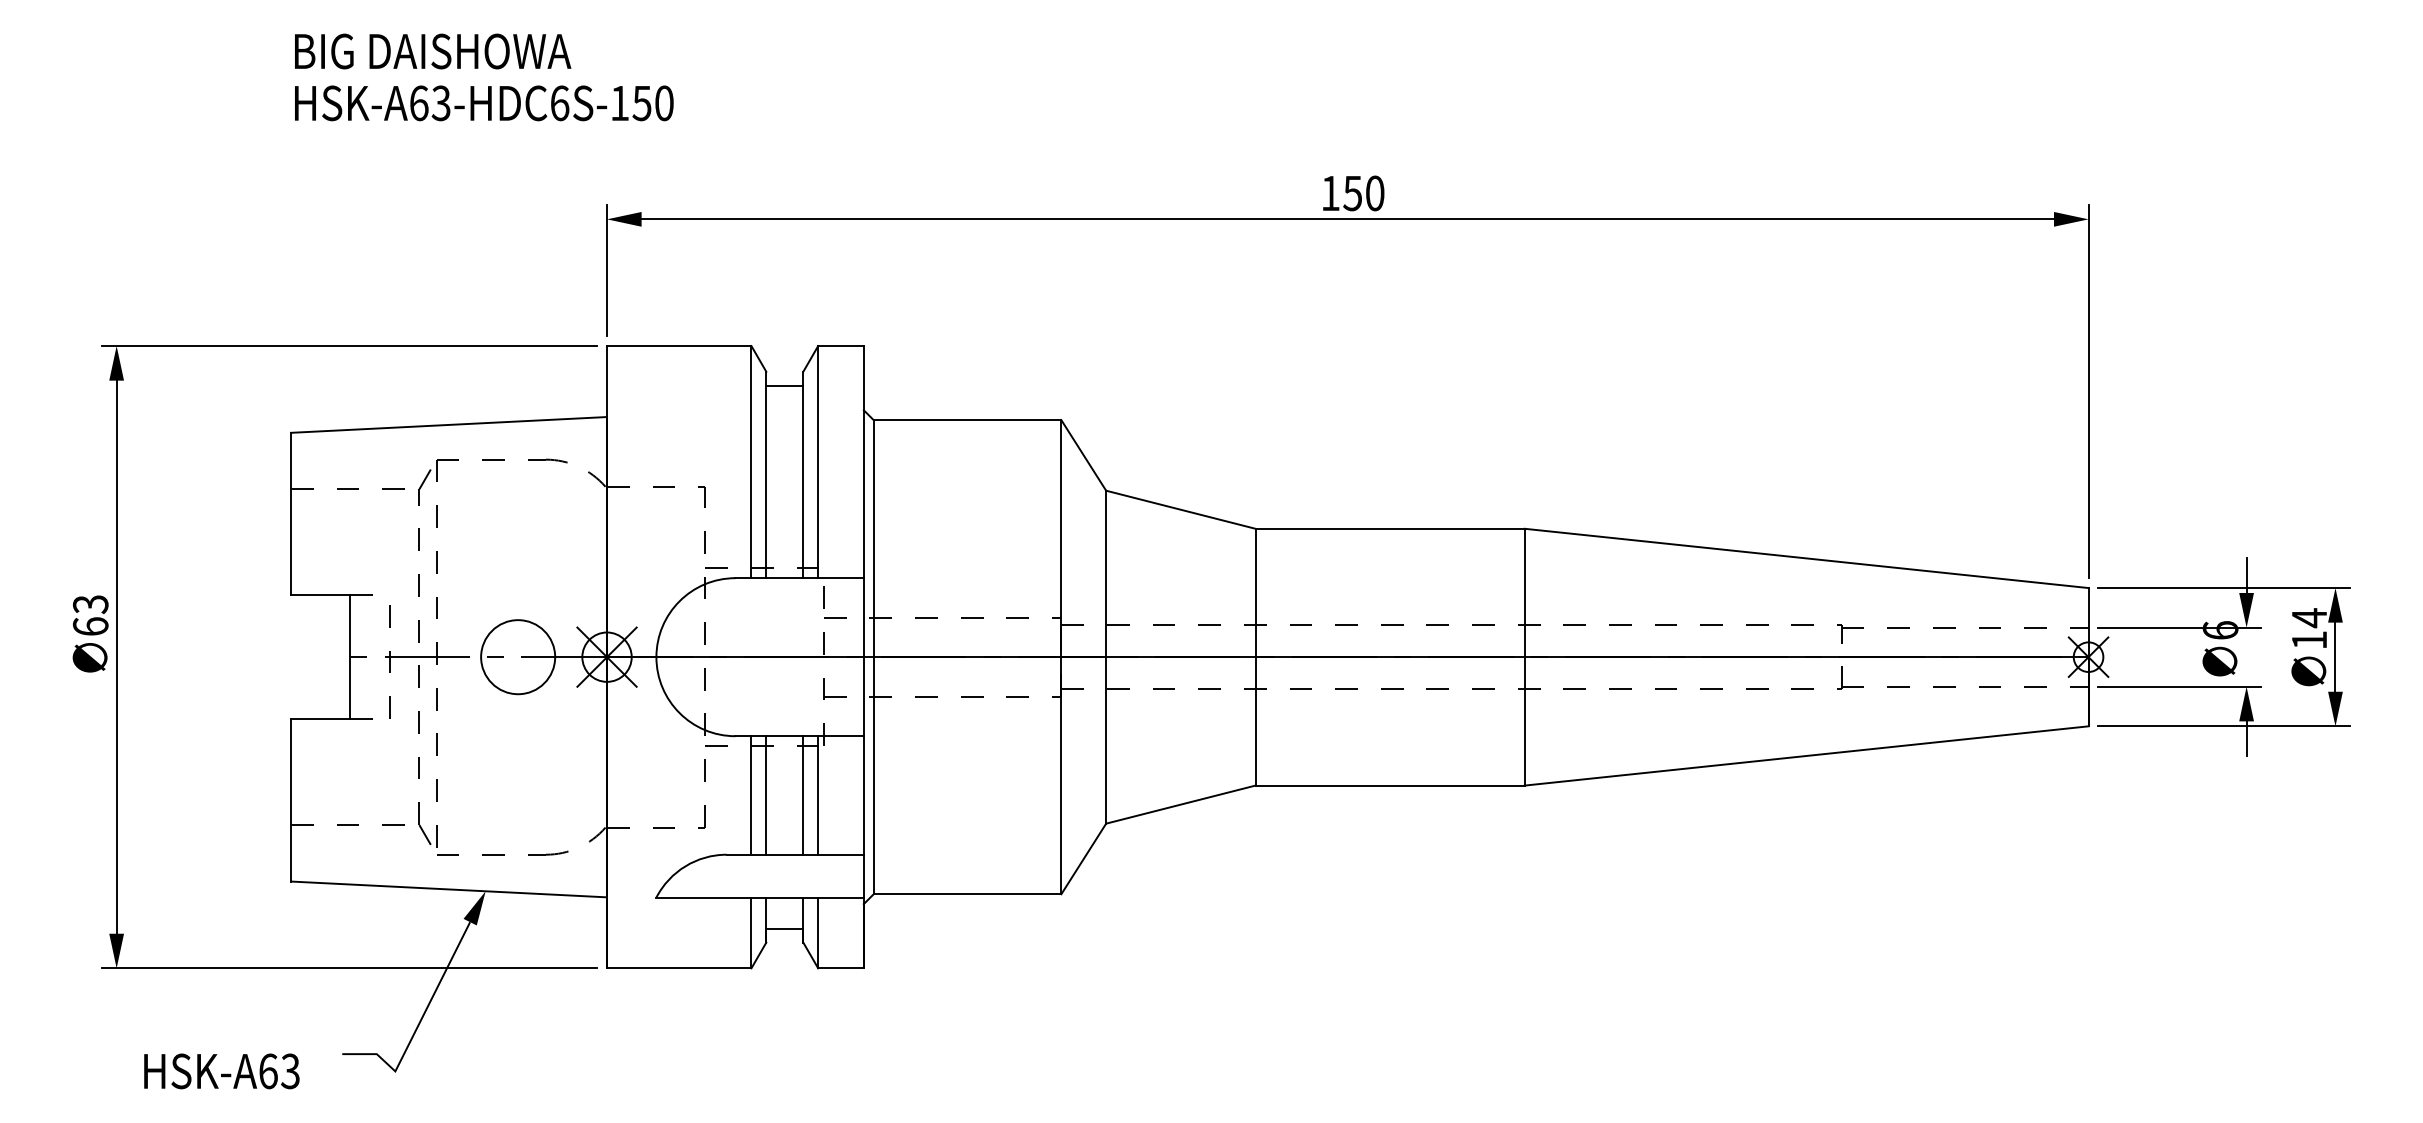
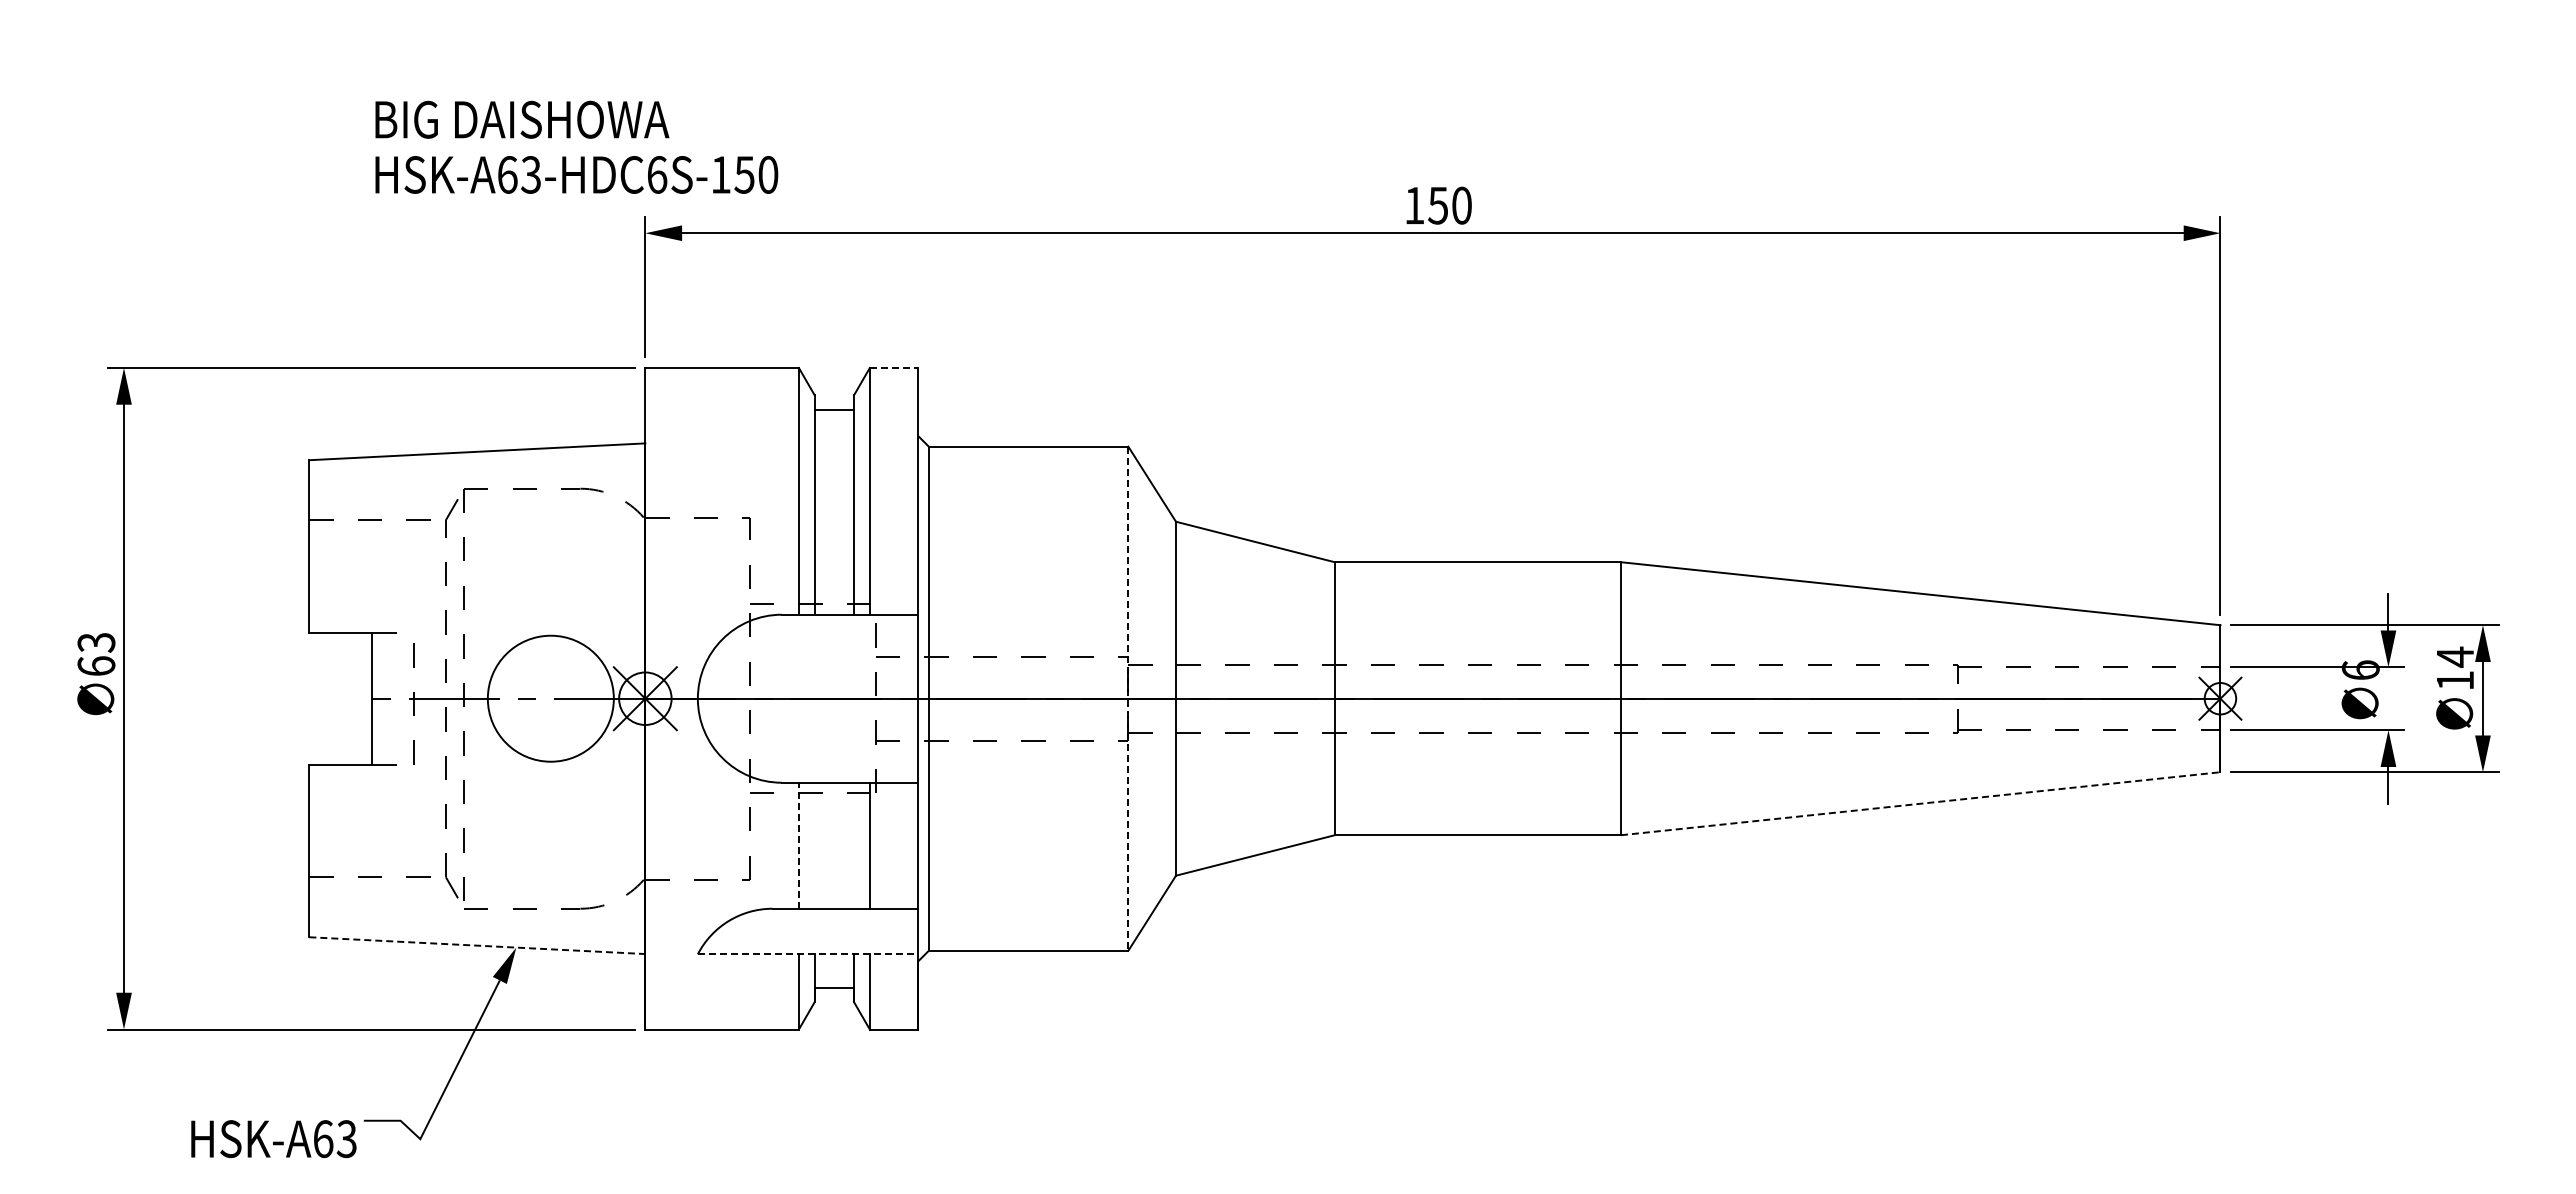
text: (483, 76) -> (576, 146), moved
line: (841, 345) -> (894, 367), solid -> dashed
circle: (517, 656) -> (550, 698), size x1.6
line: (1061, 657) -> (1128, 699), solid -> dashed
line: (1807, 755) -> (1921, 803), solid -> dashed
line: (751, 795) -> (798, 845), solid -> dashed
line: (766, 795) -> (814, 845), removed
line: (803, 795) -> (854, 845), removed
line: (449, 889) -> (477, 945), solid -> dashed
line: (760, 897) -> (808, 954), solid -> dashed
text: (221, 1071) -> (273, 1139), moved

